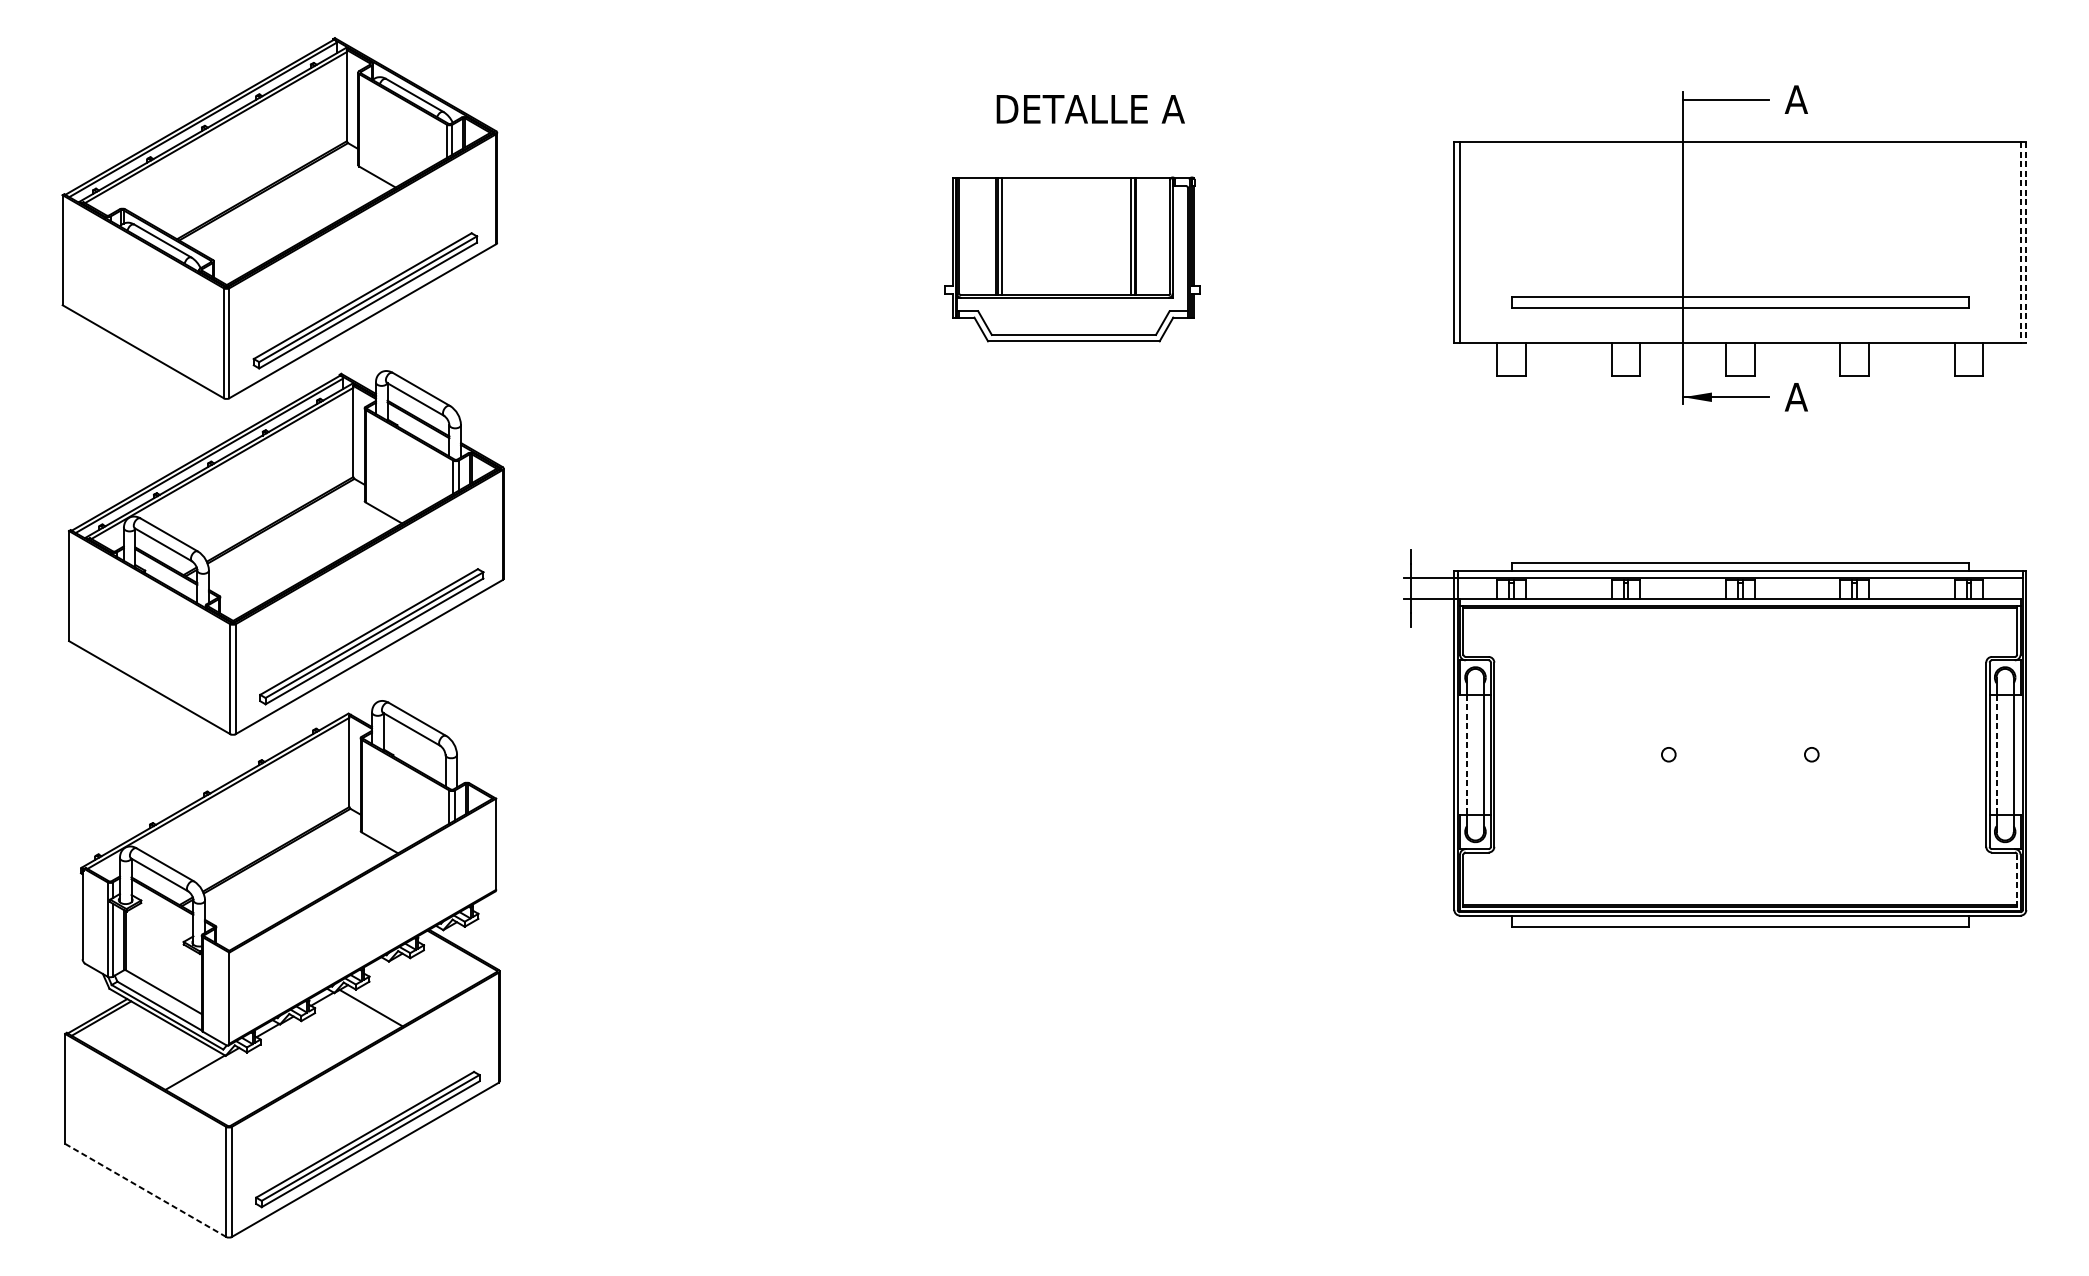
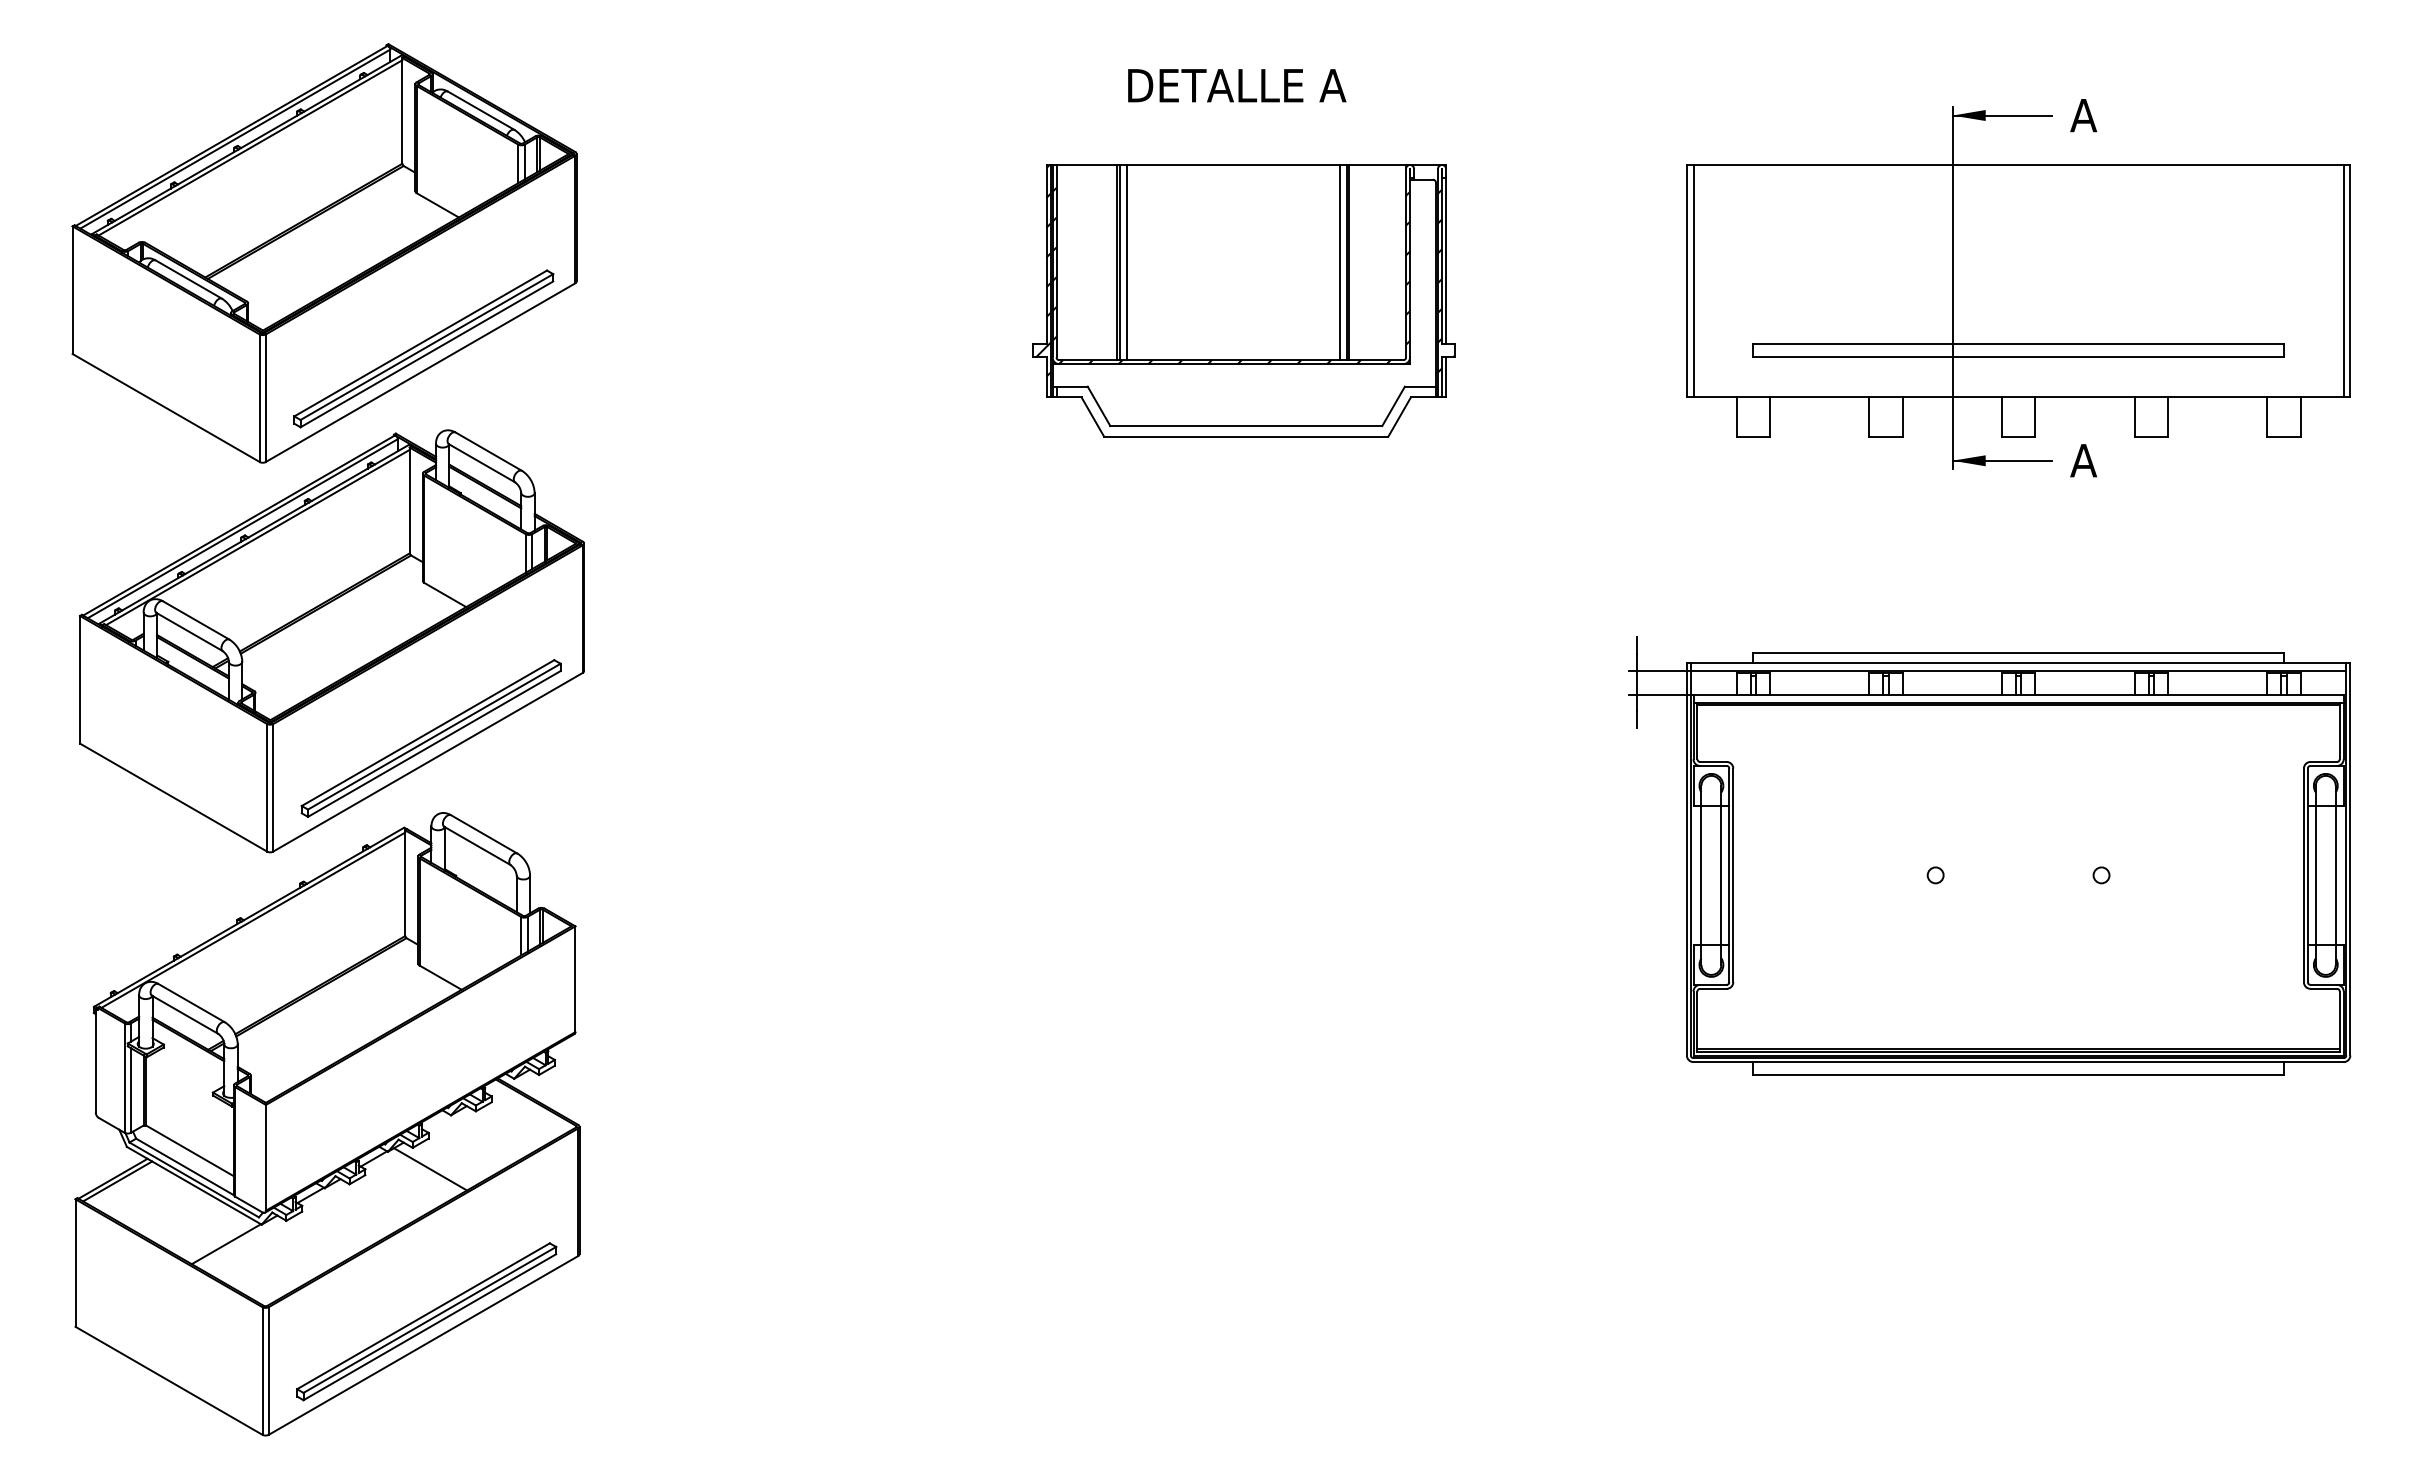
fill: (1697, 99) -> (1968, 115), added
text: (1091, 109) -> (1237, 85), moved
line: (2020, 242) -> (2343, 281), dashed -> solid
line: (2026, 242) -> (2350, 281), dashed -> solid
part: (1072, 259) -> (1243, 300), size x1.43
line: (1466, 754) -> (1701, 875), dashed -> solid
line: (1996, 754) -> (2315, 875), dashed -> solid
line: (2016, 880) -> (2339, 1021), dashed -> solid
line: (146, 1190) -> (169, 1380), dashed -> solid

